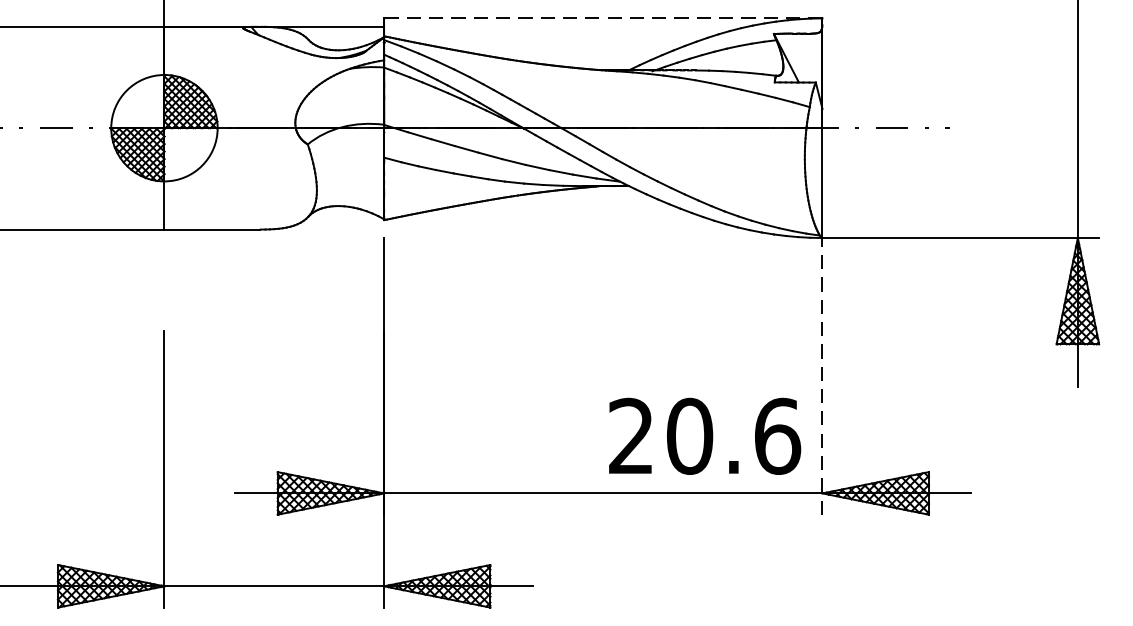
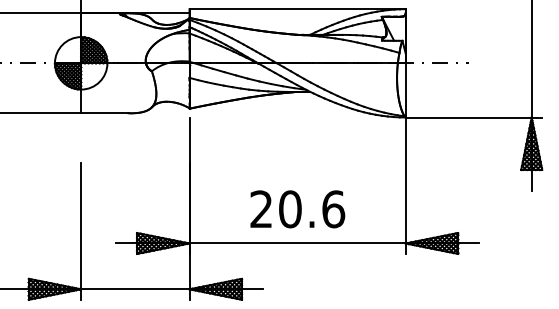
line: (602, 19) -> (297, 9), dashed -> solid
line: (821, 375) -> (405, 185), dashed -> solid
text: (704, 436) -> (297, 209), moved

